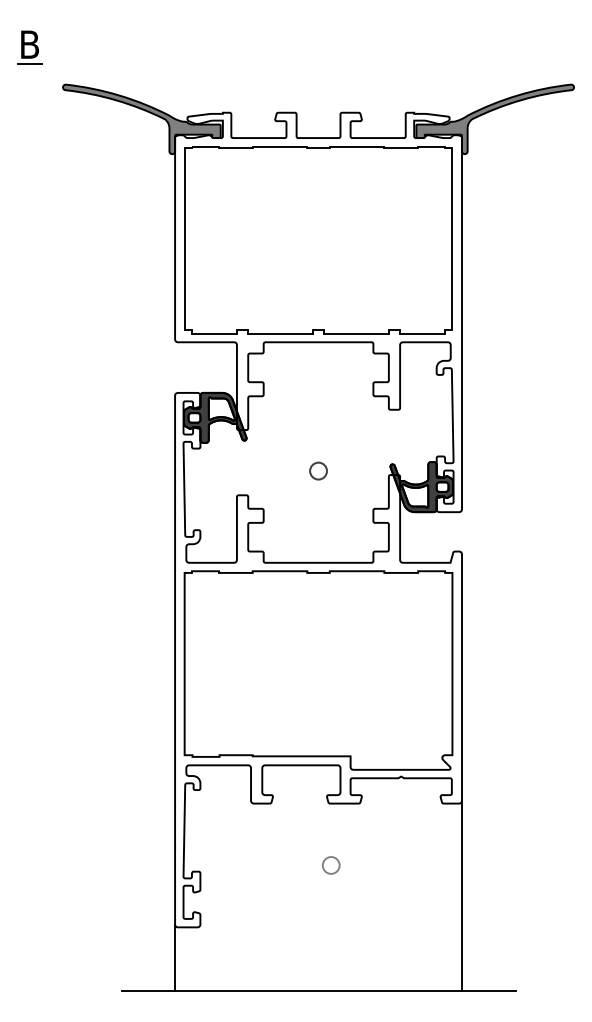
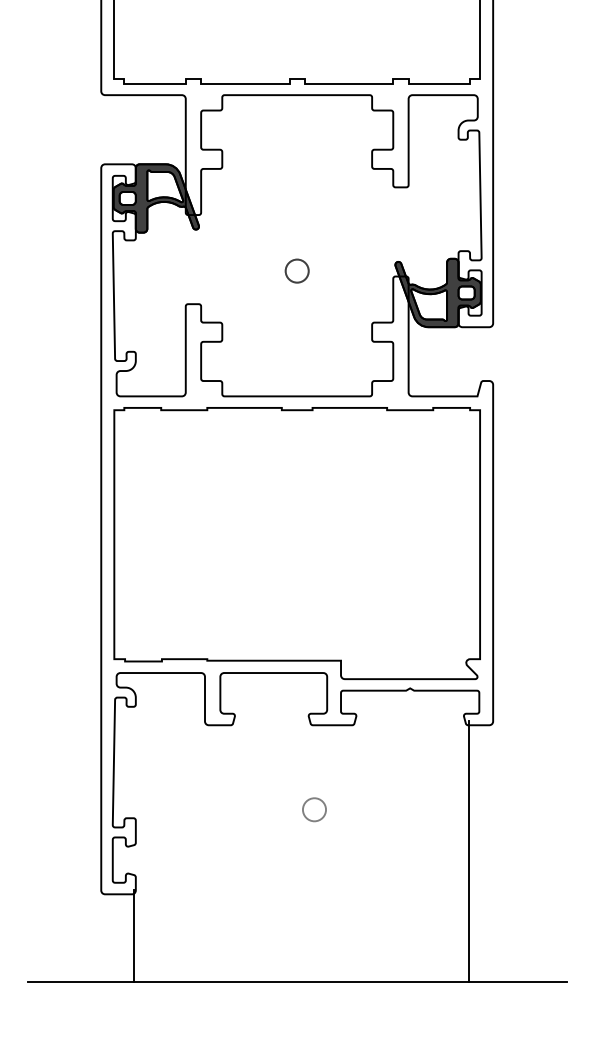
line: (462, 895) -> (469, 850), moved
line: (175, 957) -> (134, 935), moved

